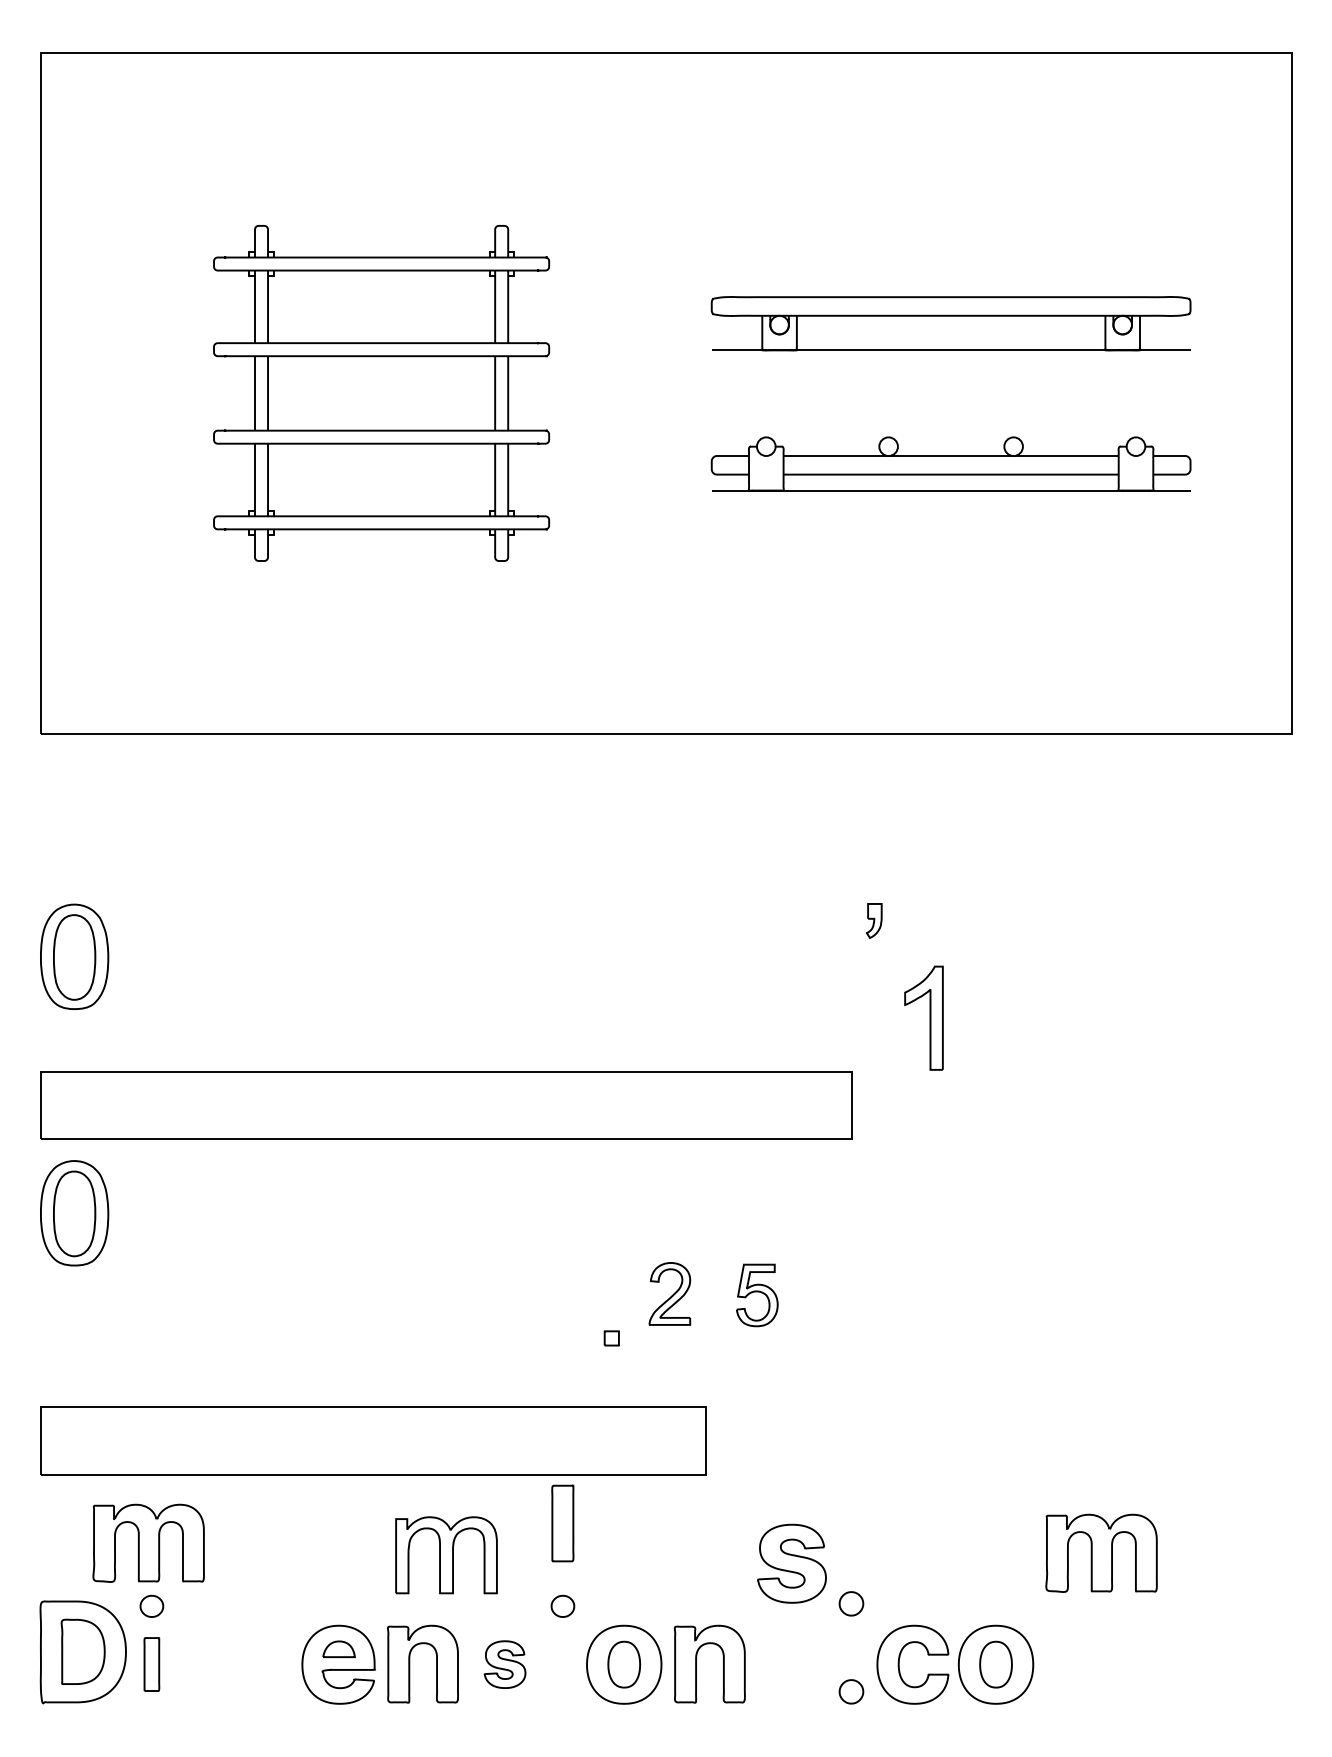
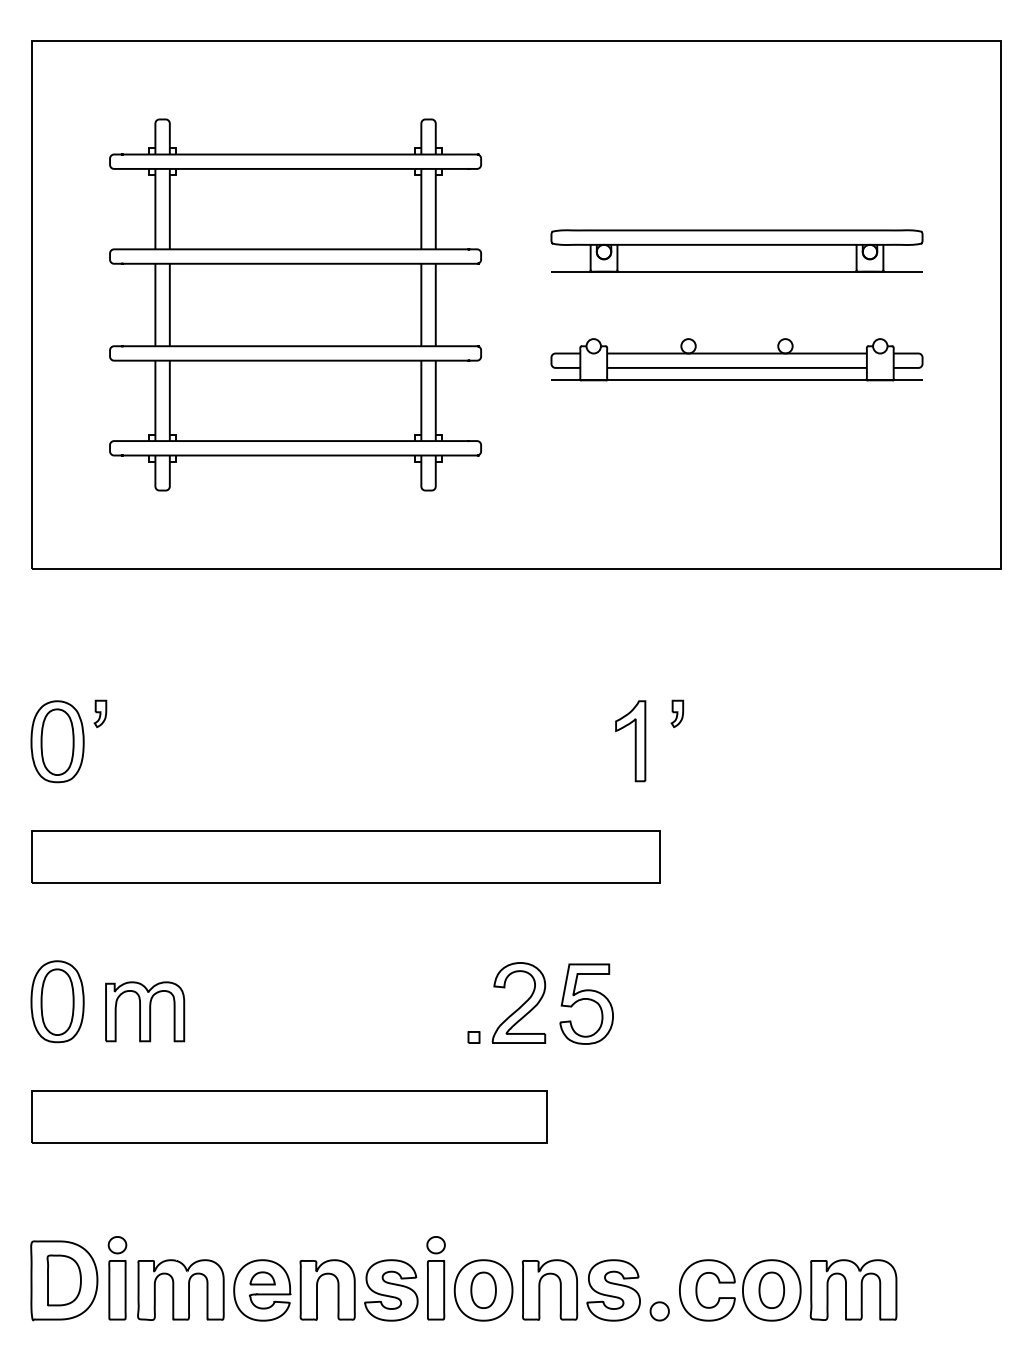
part: (381, 393) -> (295, 305), size x1.43
part: (129, 920) -> (100, 713), added
part: (923, 1017) -> (630, 740), moved
part: (74, 1213) -> (57, 1001), moved
part: (669, 1293) -> (518, 1002), size x1.67
part: (757, 1295) -> (586, 1004), size x1.67
part: (562, 1523) -> (435, 1290), moved
part: (148, 1542) -> (180, 1289), moved
part: (1101, 1552) -> (853, 1289), moved
part: (446, 1555) -> (145, 1011), moved
part: (791, 1563) -> (613, 1290), moved
part: (851, 1603) -> (659, 1242), removed
part: (151, 1664) -> (117, 1290), size x1.43
part: (504, 1664) -> (390, 1290), size x1.67

